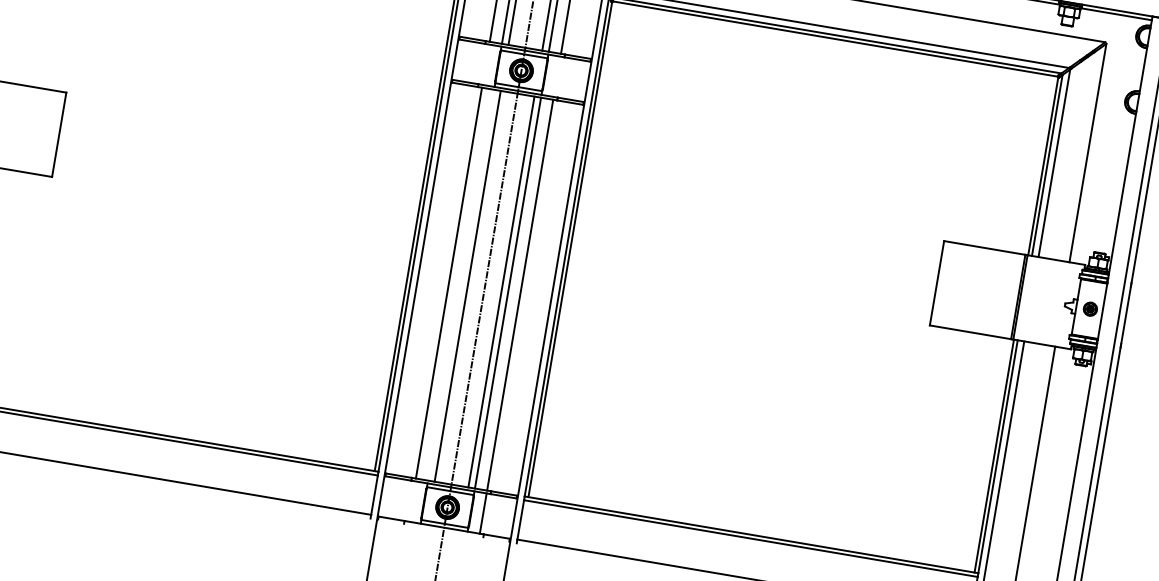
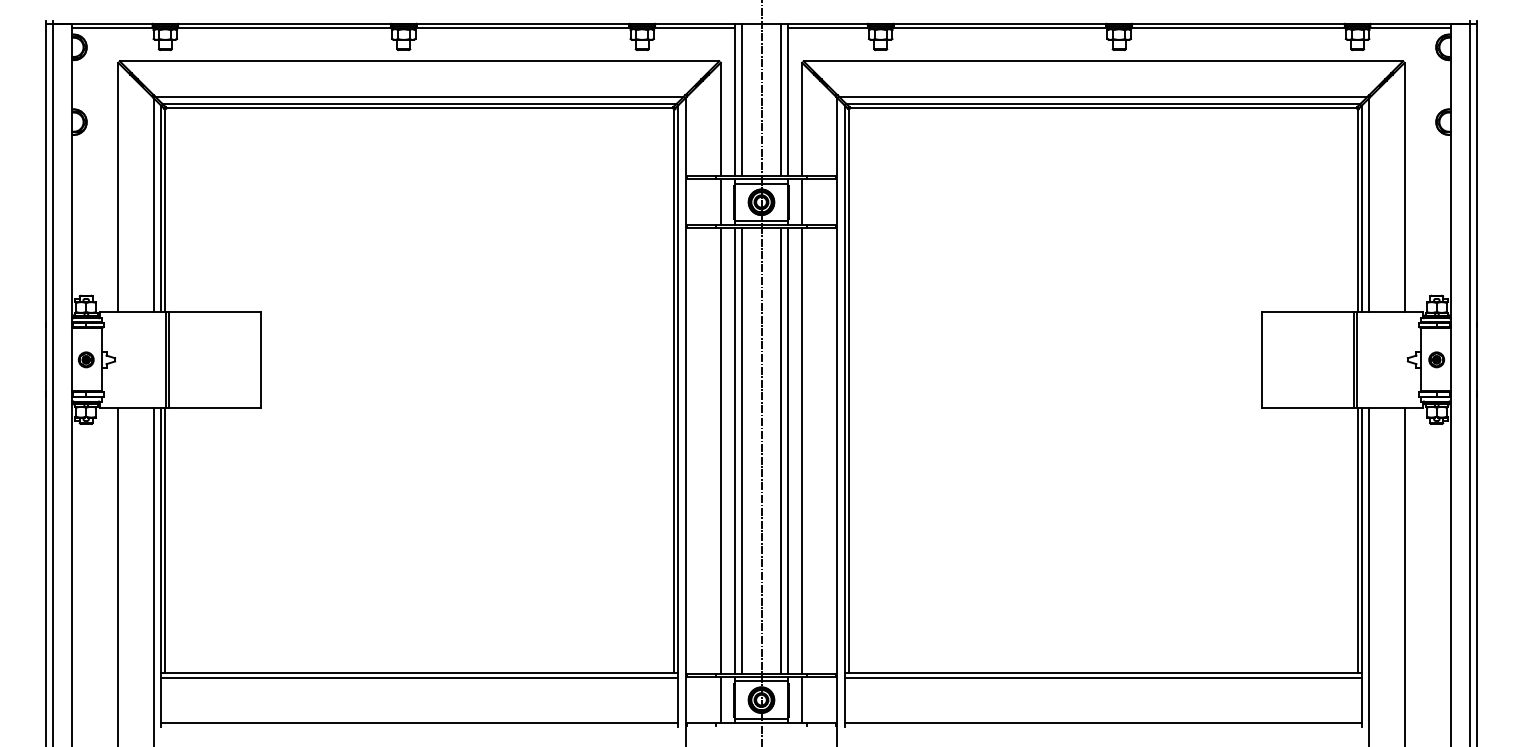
line: (485, 64) -> (720, 202), added
line: (557, 77) -> (802, 202), added
line: (461, 284) -> (734, 450), added
line: (411, 501) -> (720, 700), added

